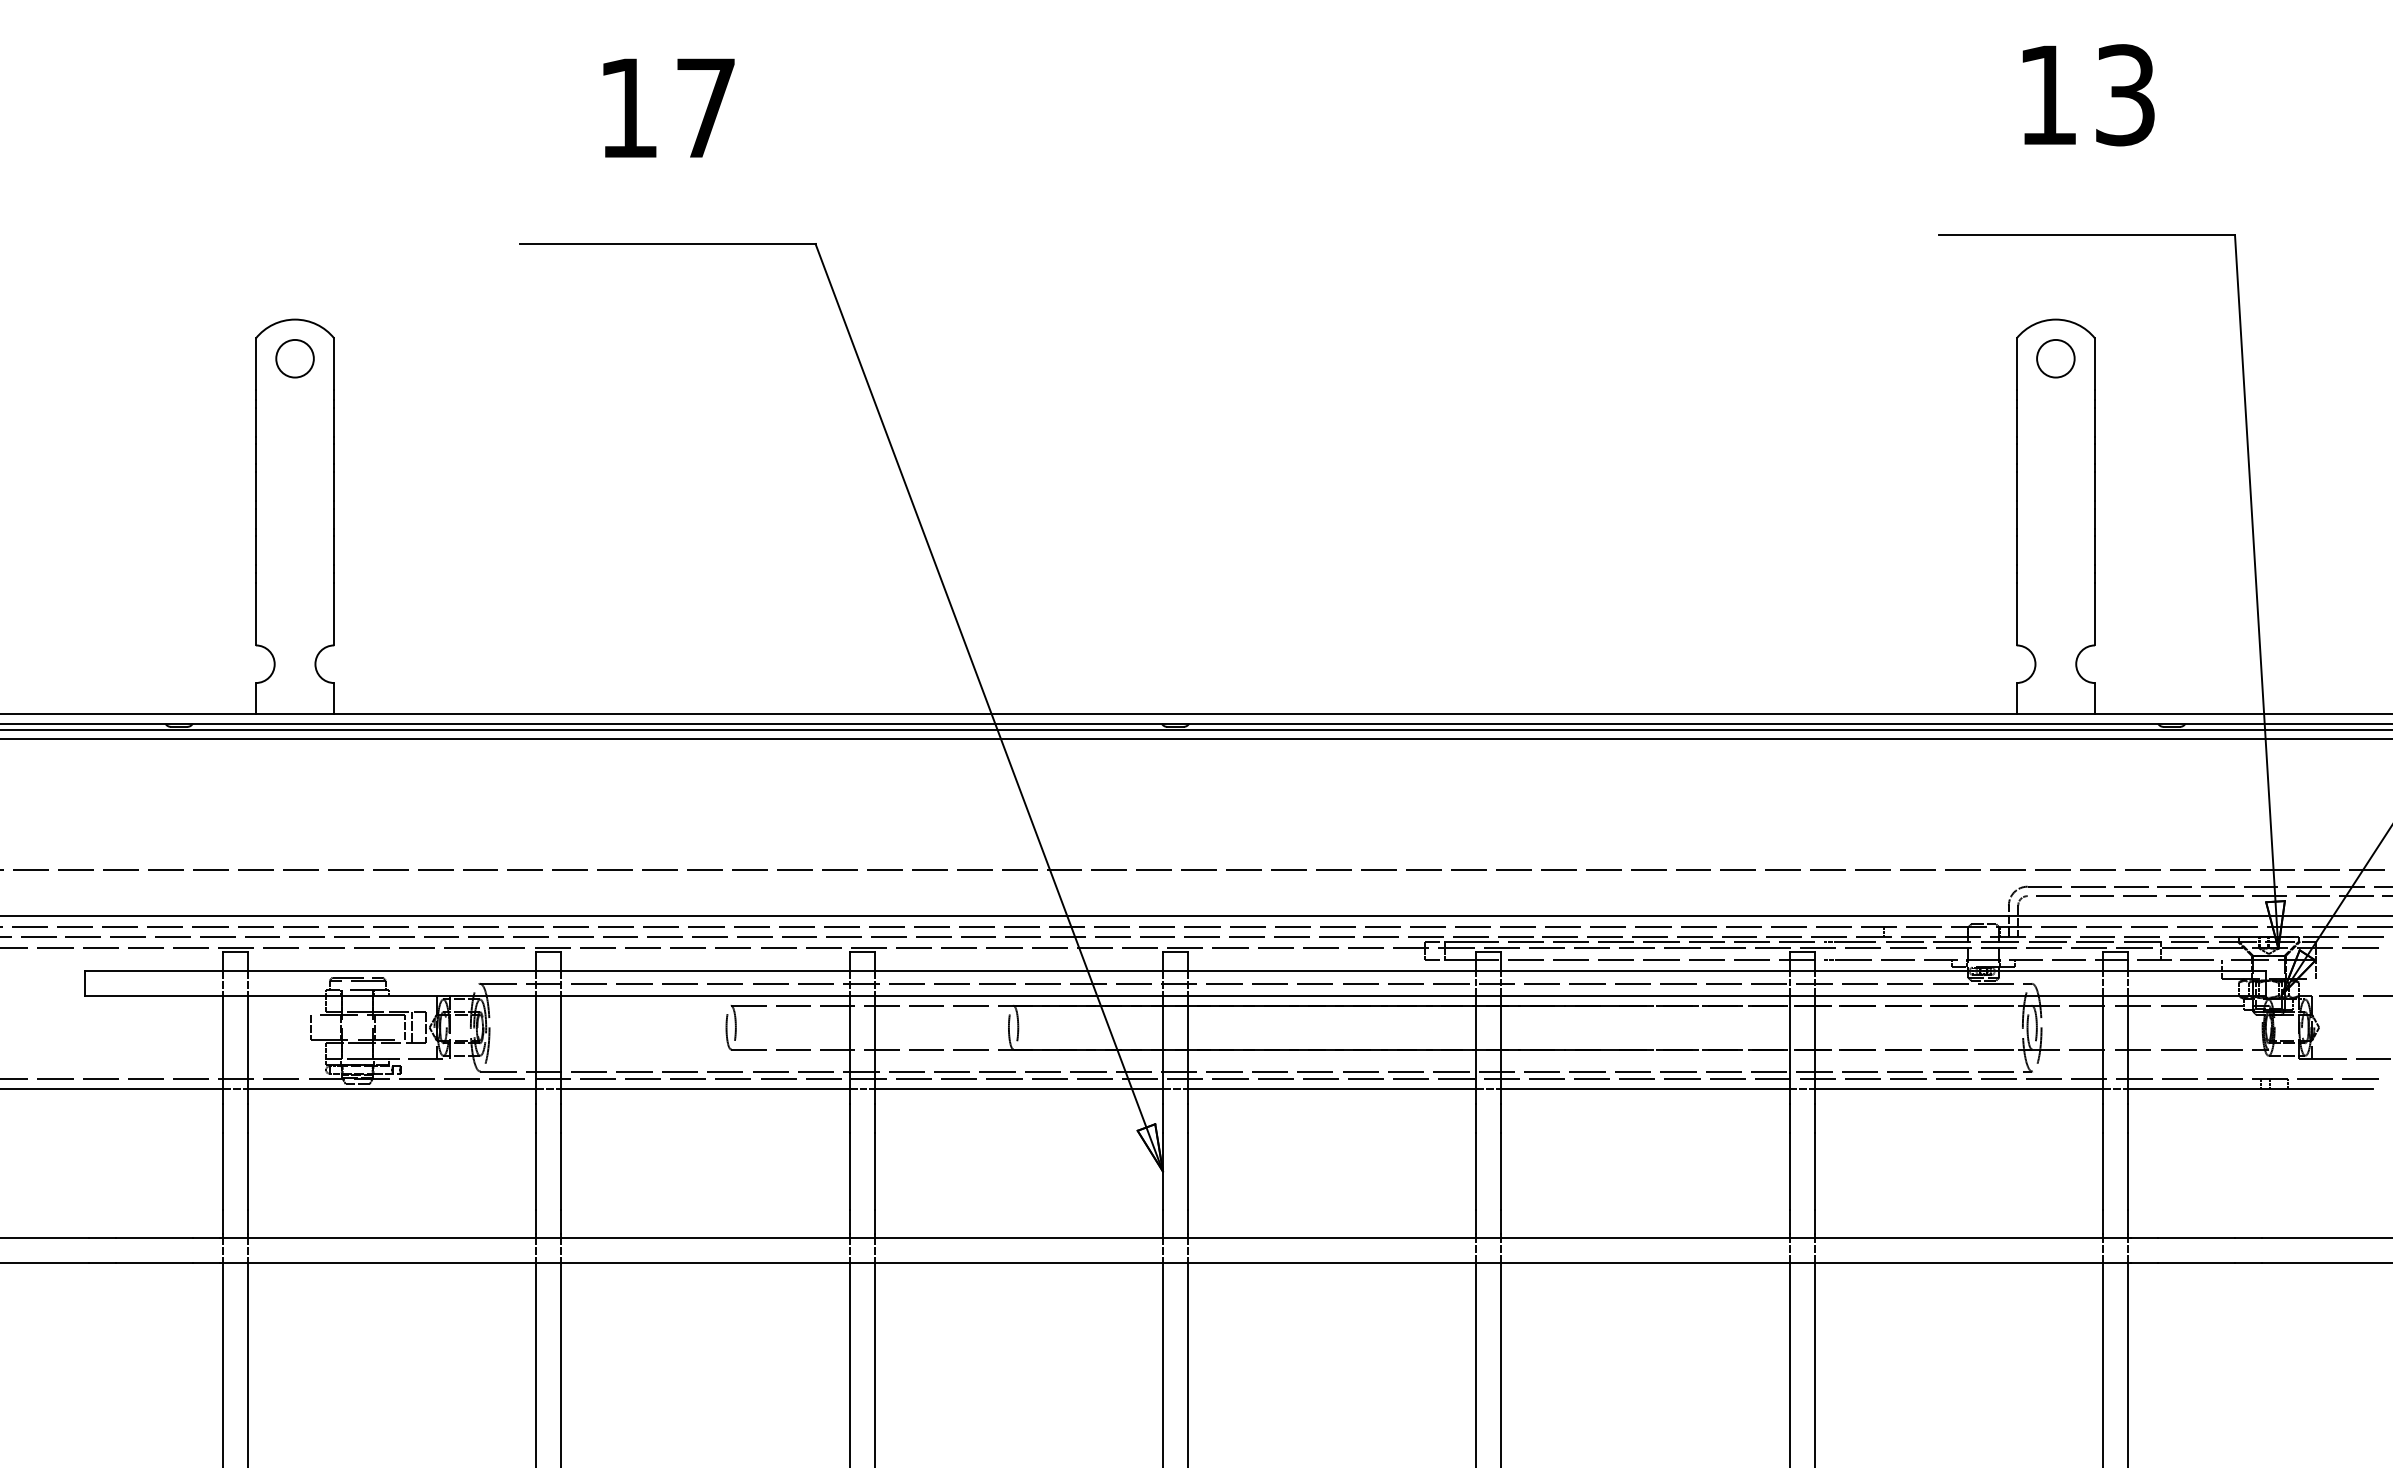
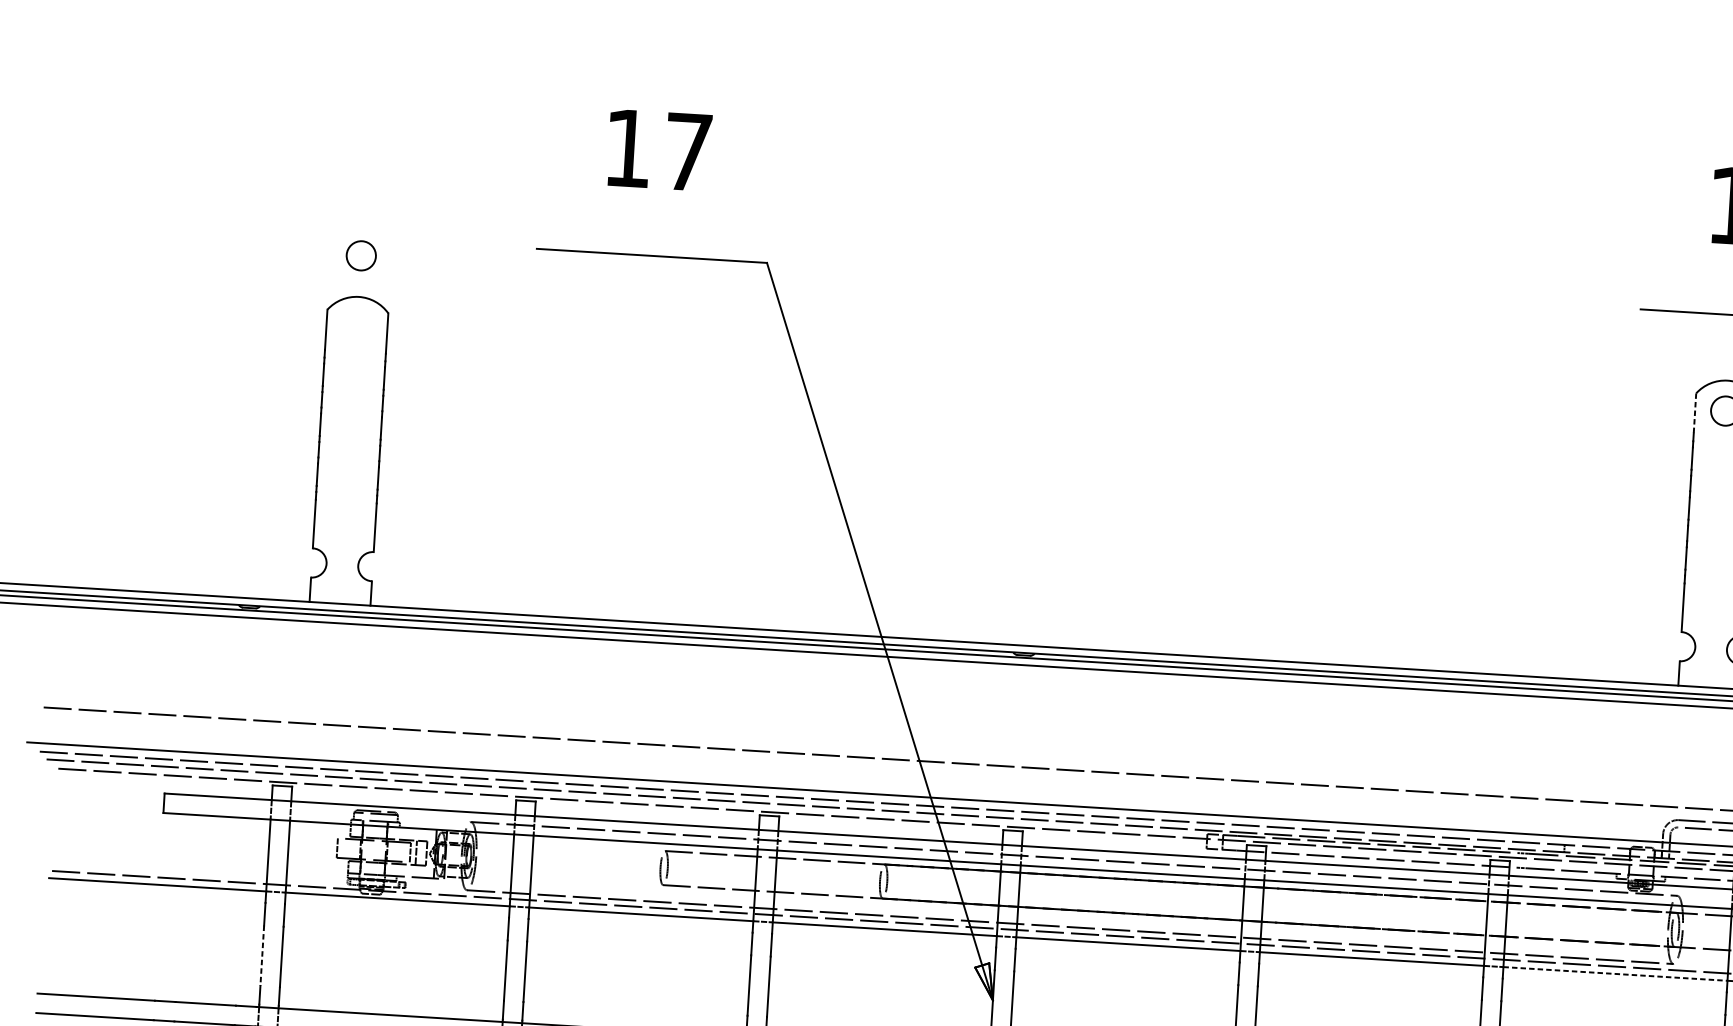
circle: (294, 358) -> (360, 255), moved
line: (2016, 364) -> (1694, 413), solid -> dashed
line: (1959, 1088) -> (1616, 973), solid -> dashed
line: (223, 1171) -> (262, 955), solid -> dashed

